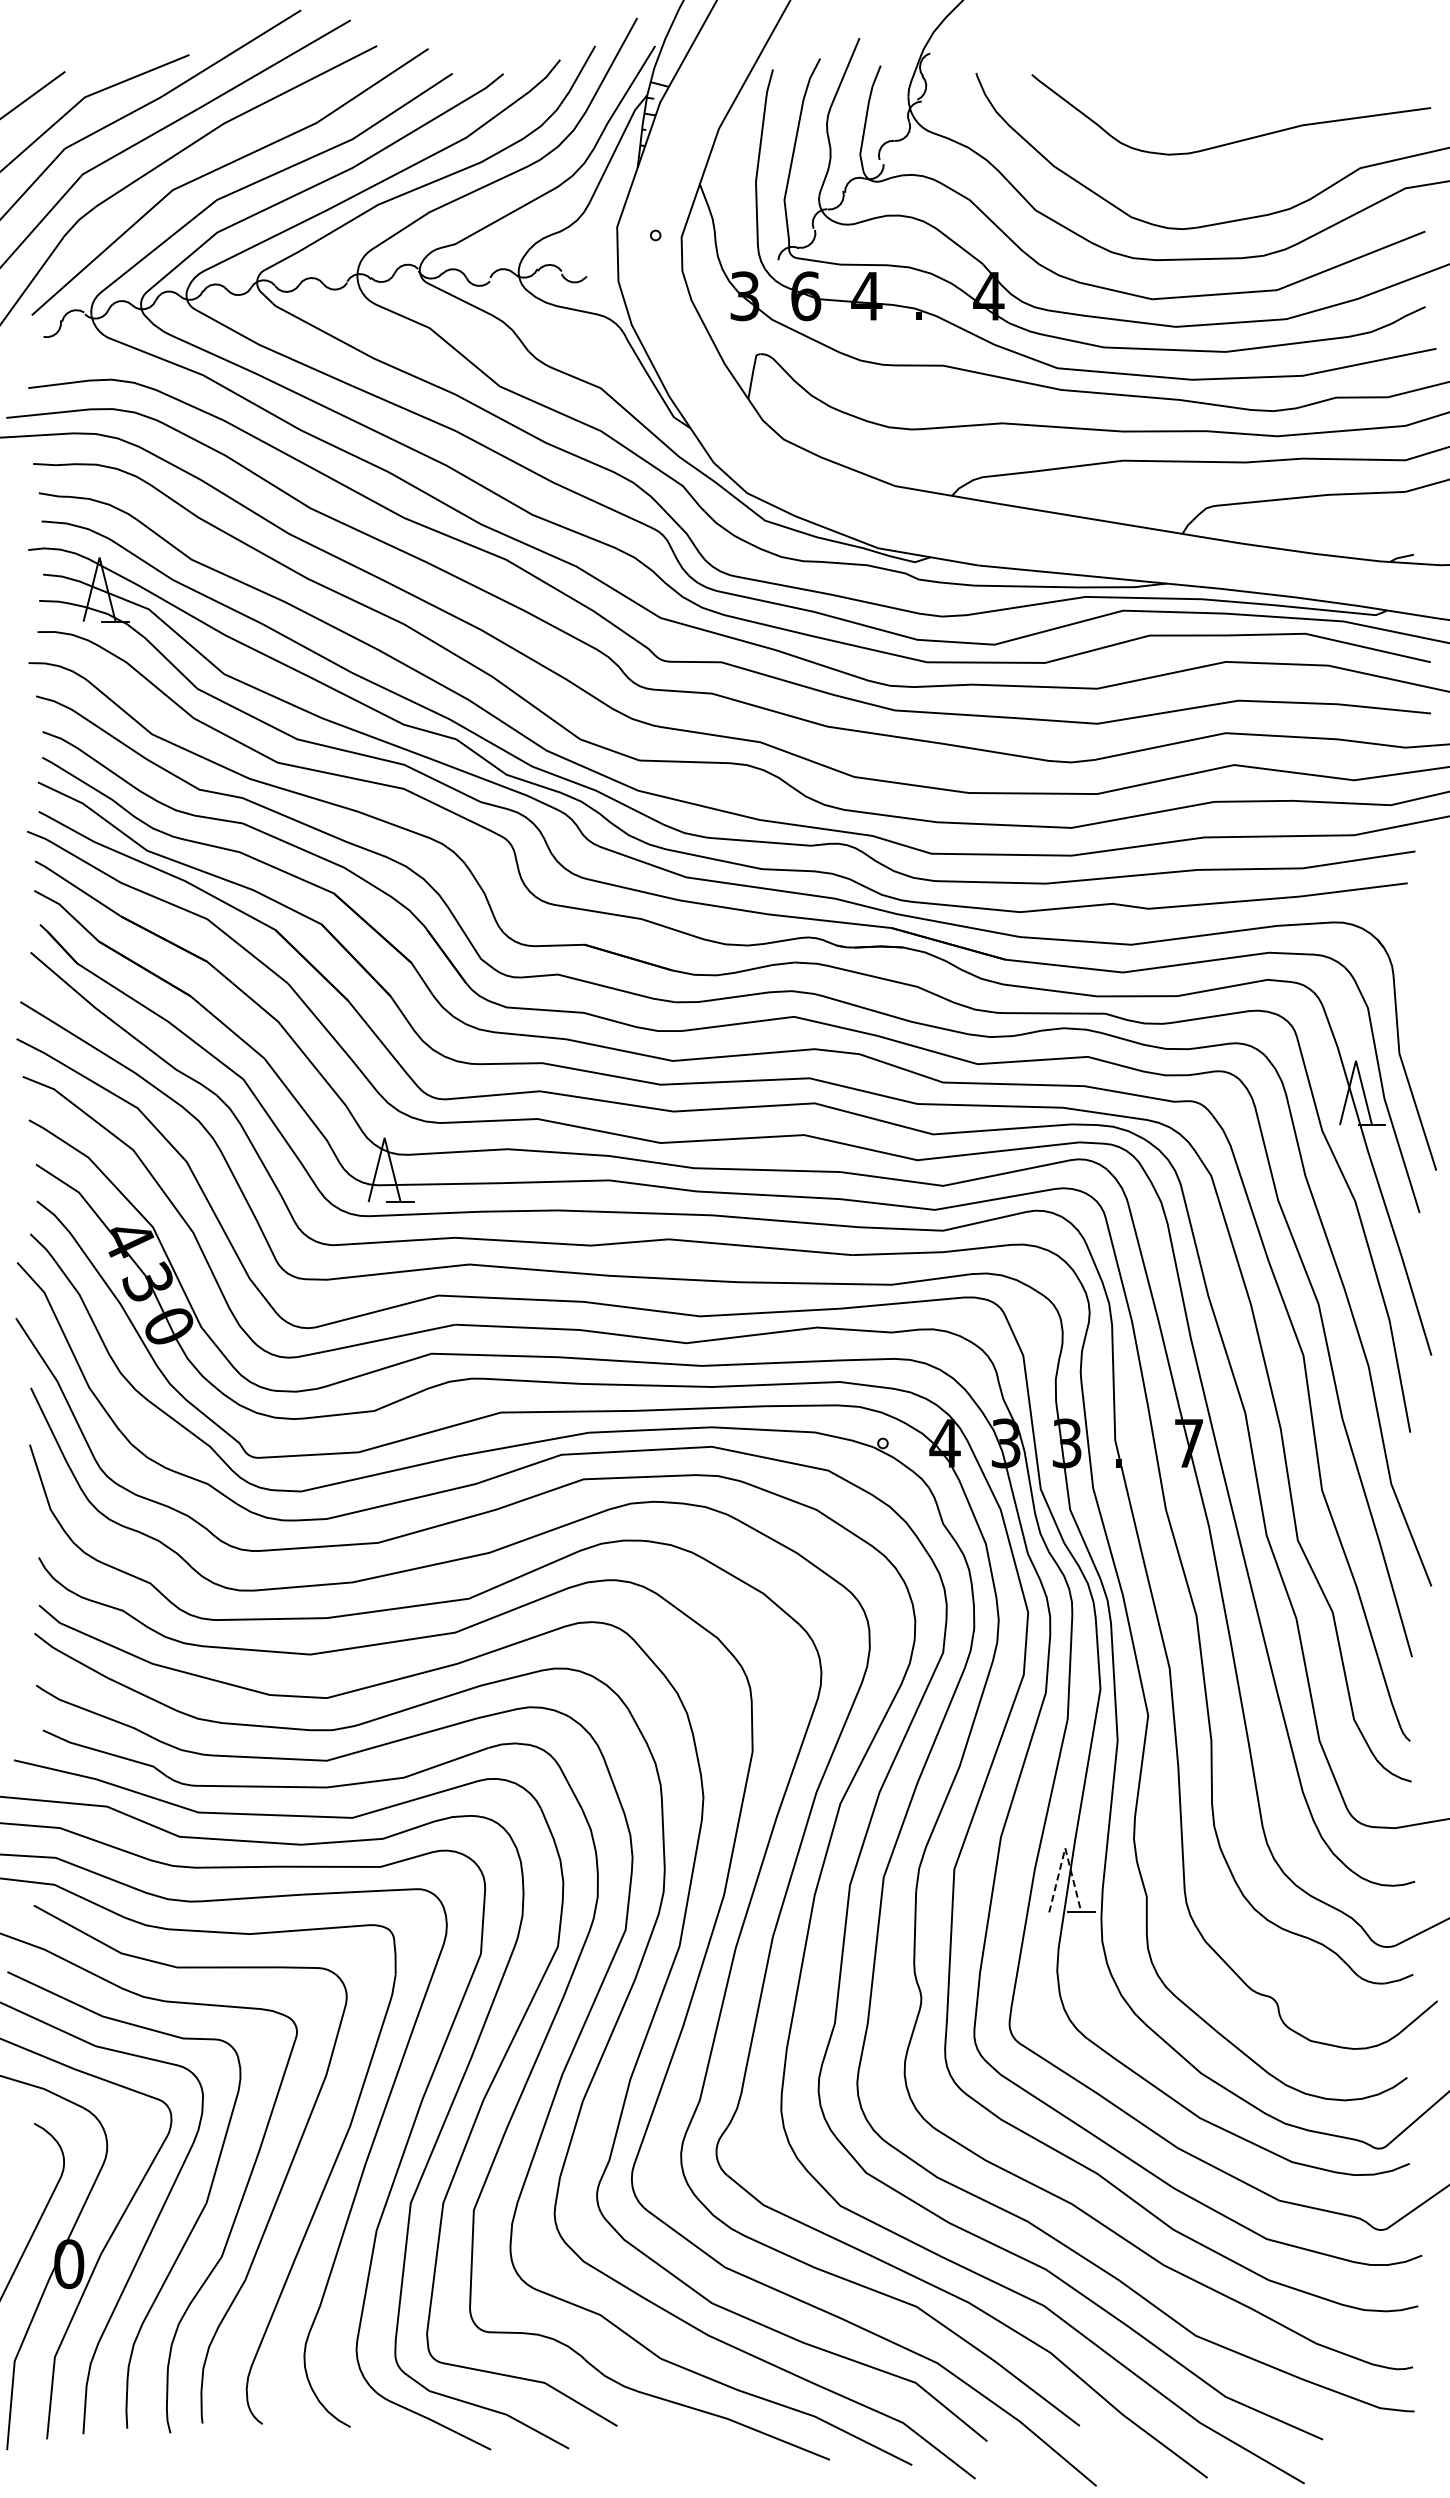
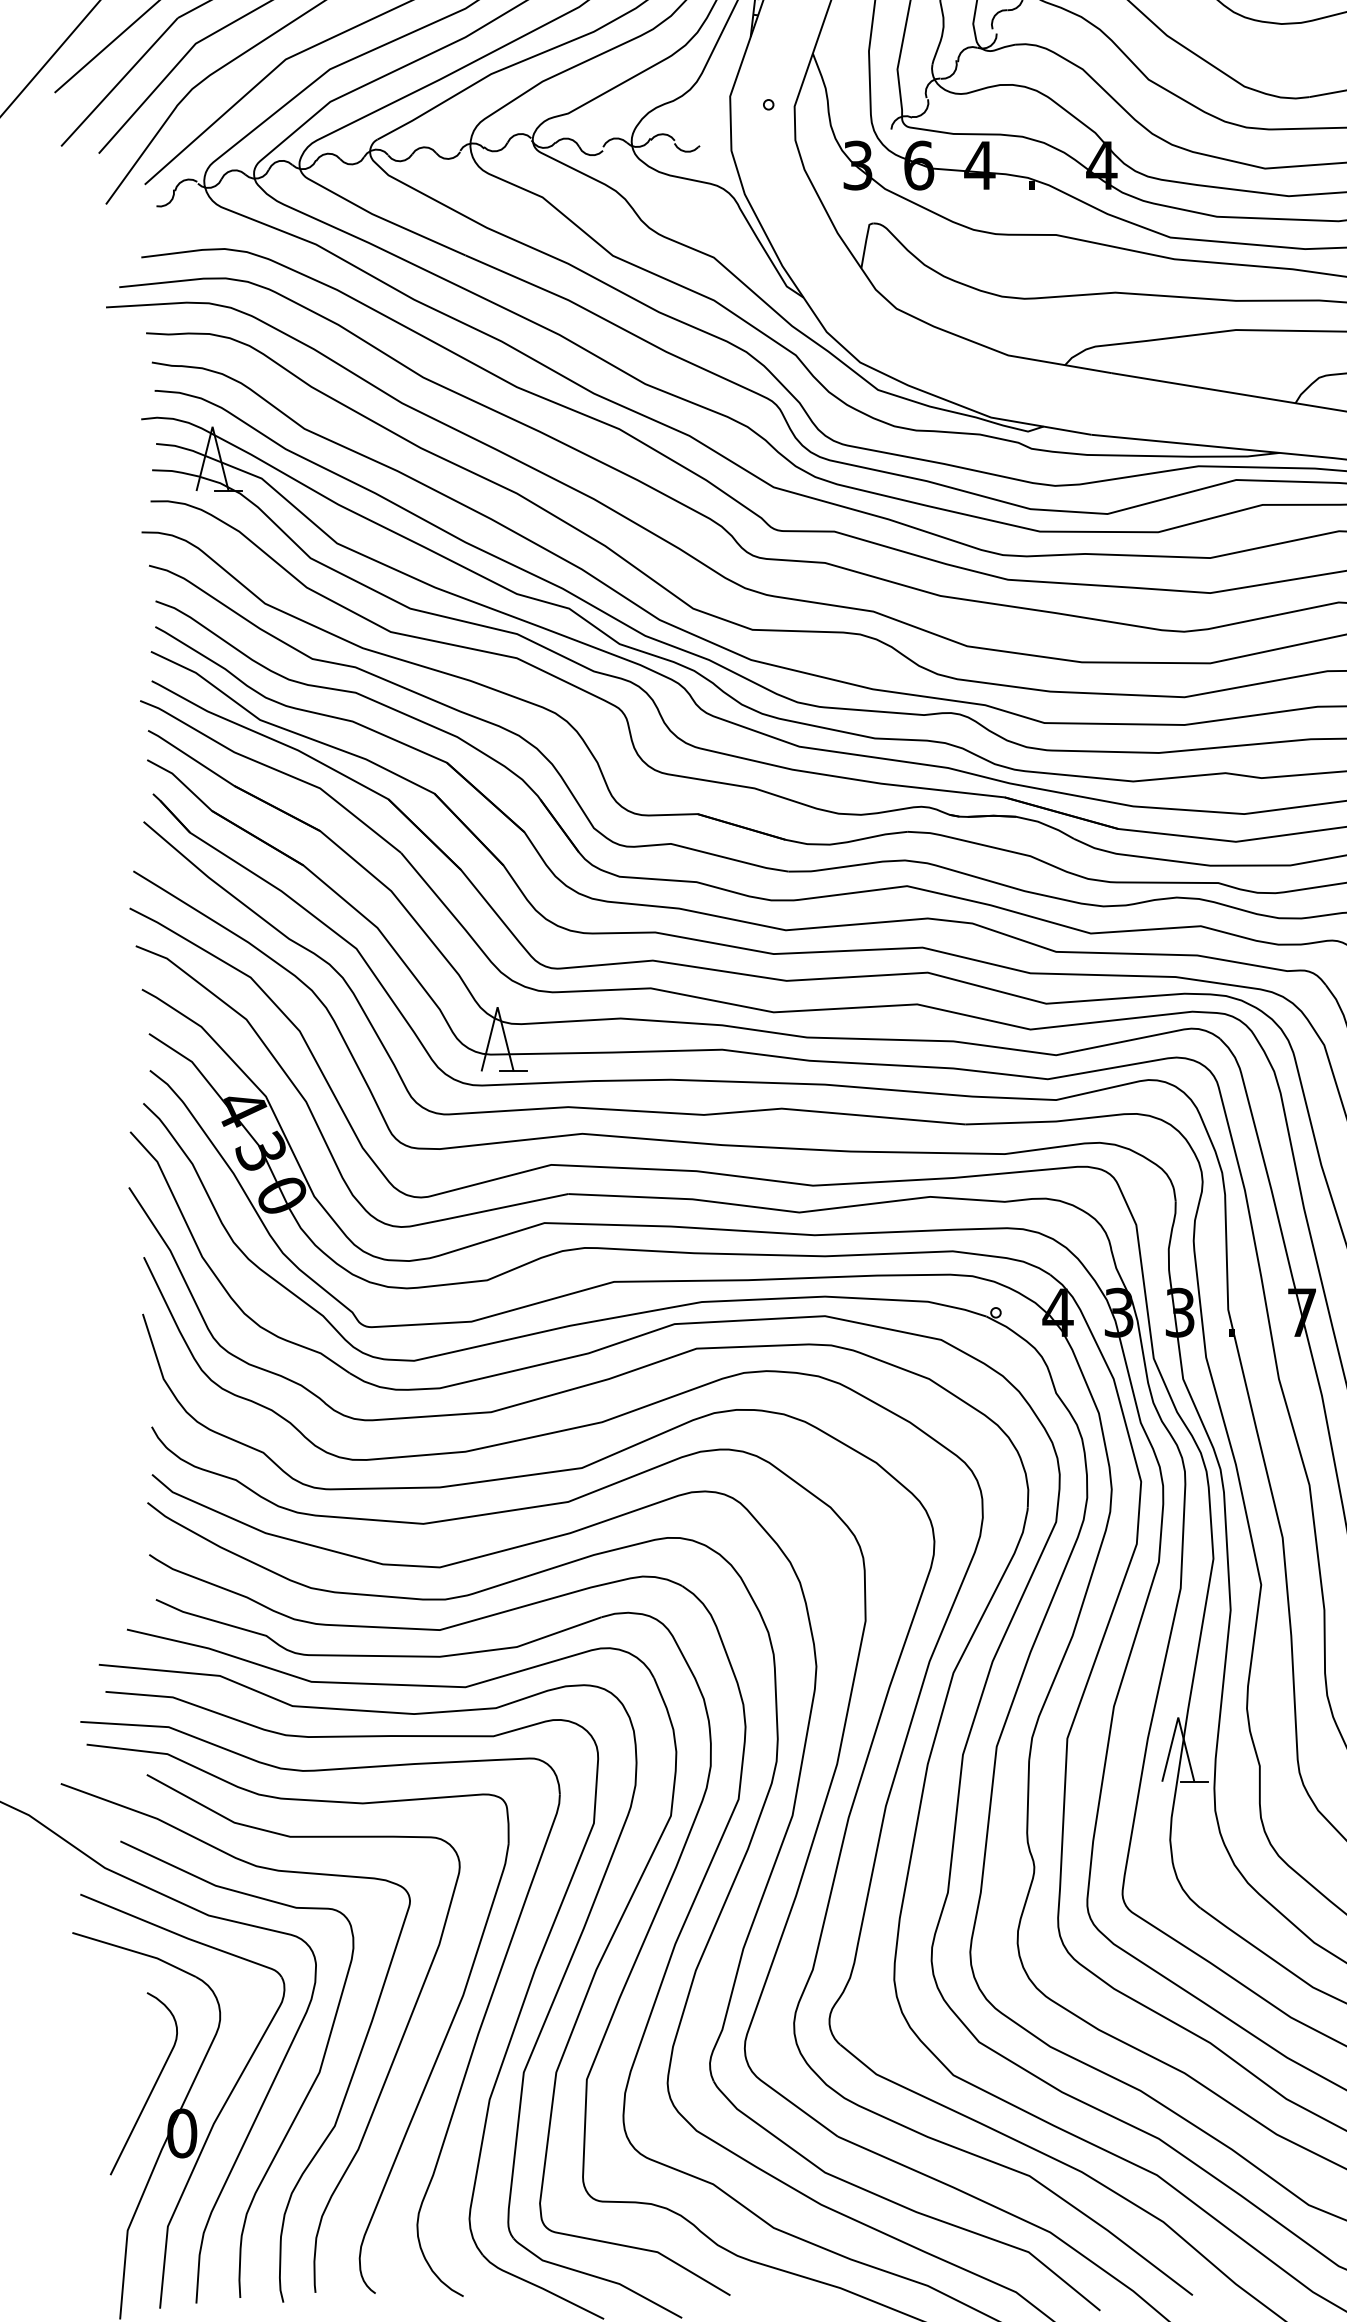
line: (1065, 1848) -> (1178, 1717), dashed -> solid

